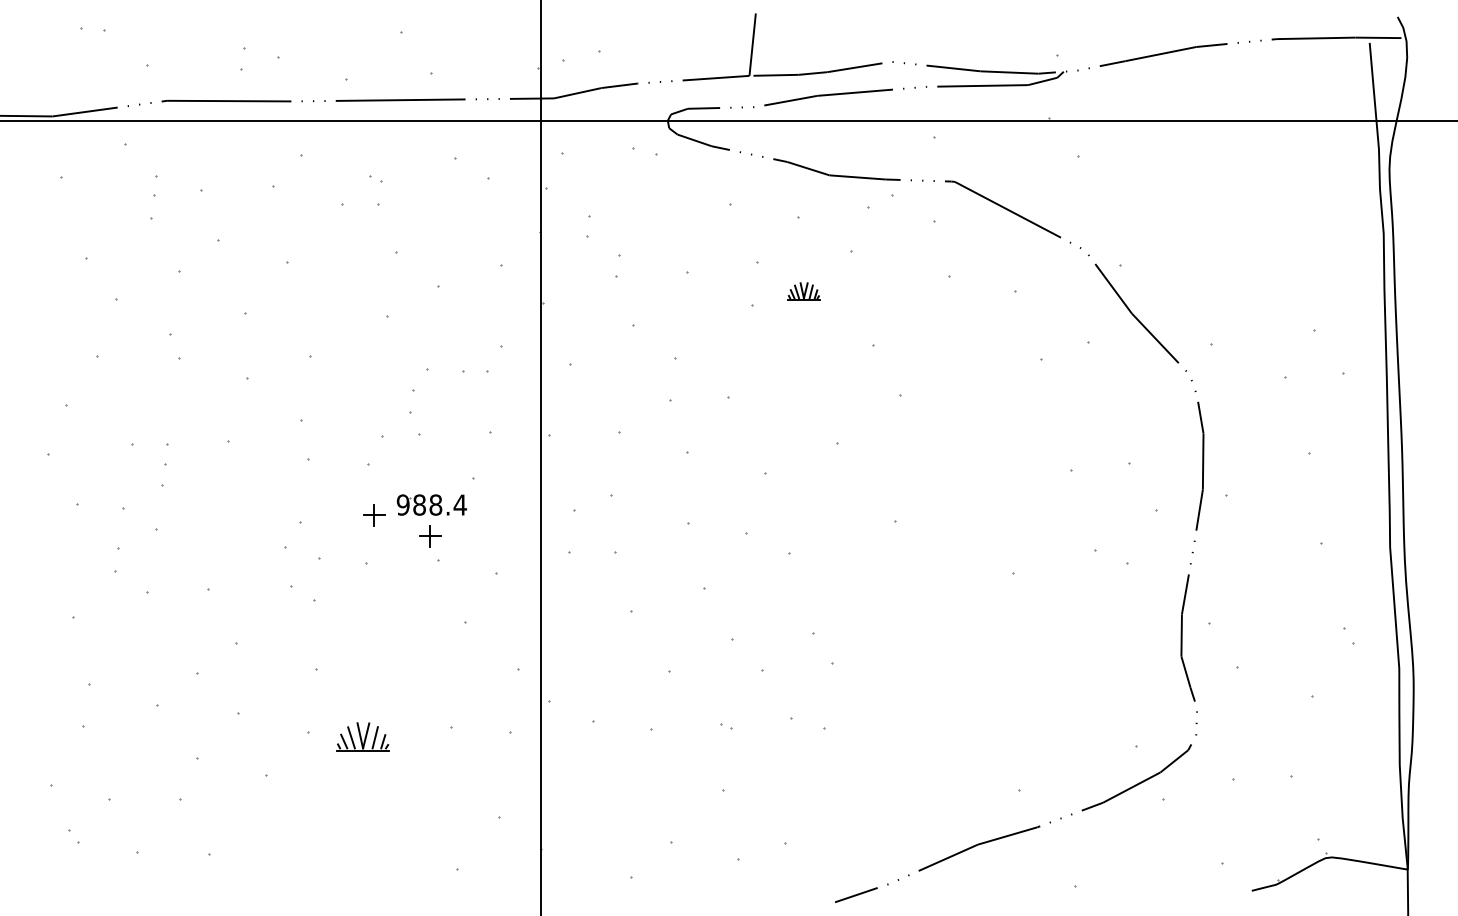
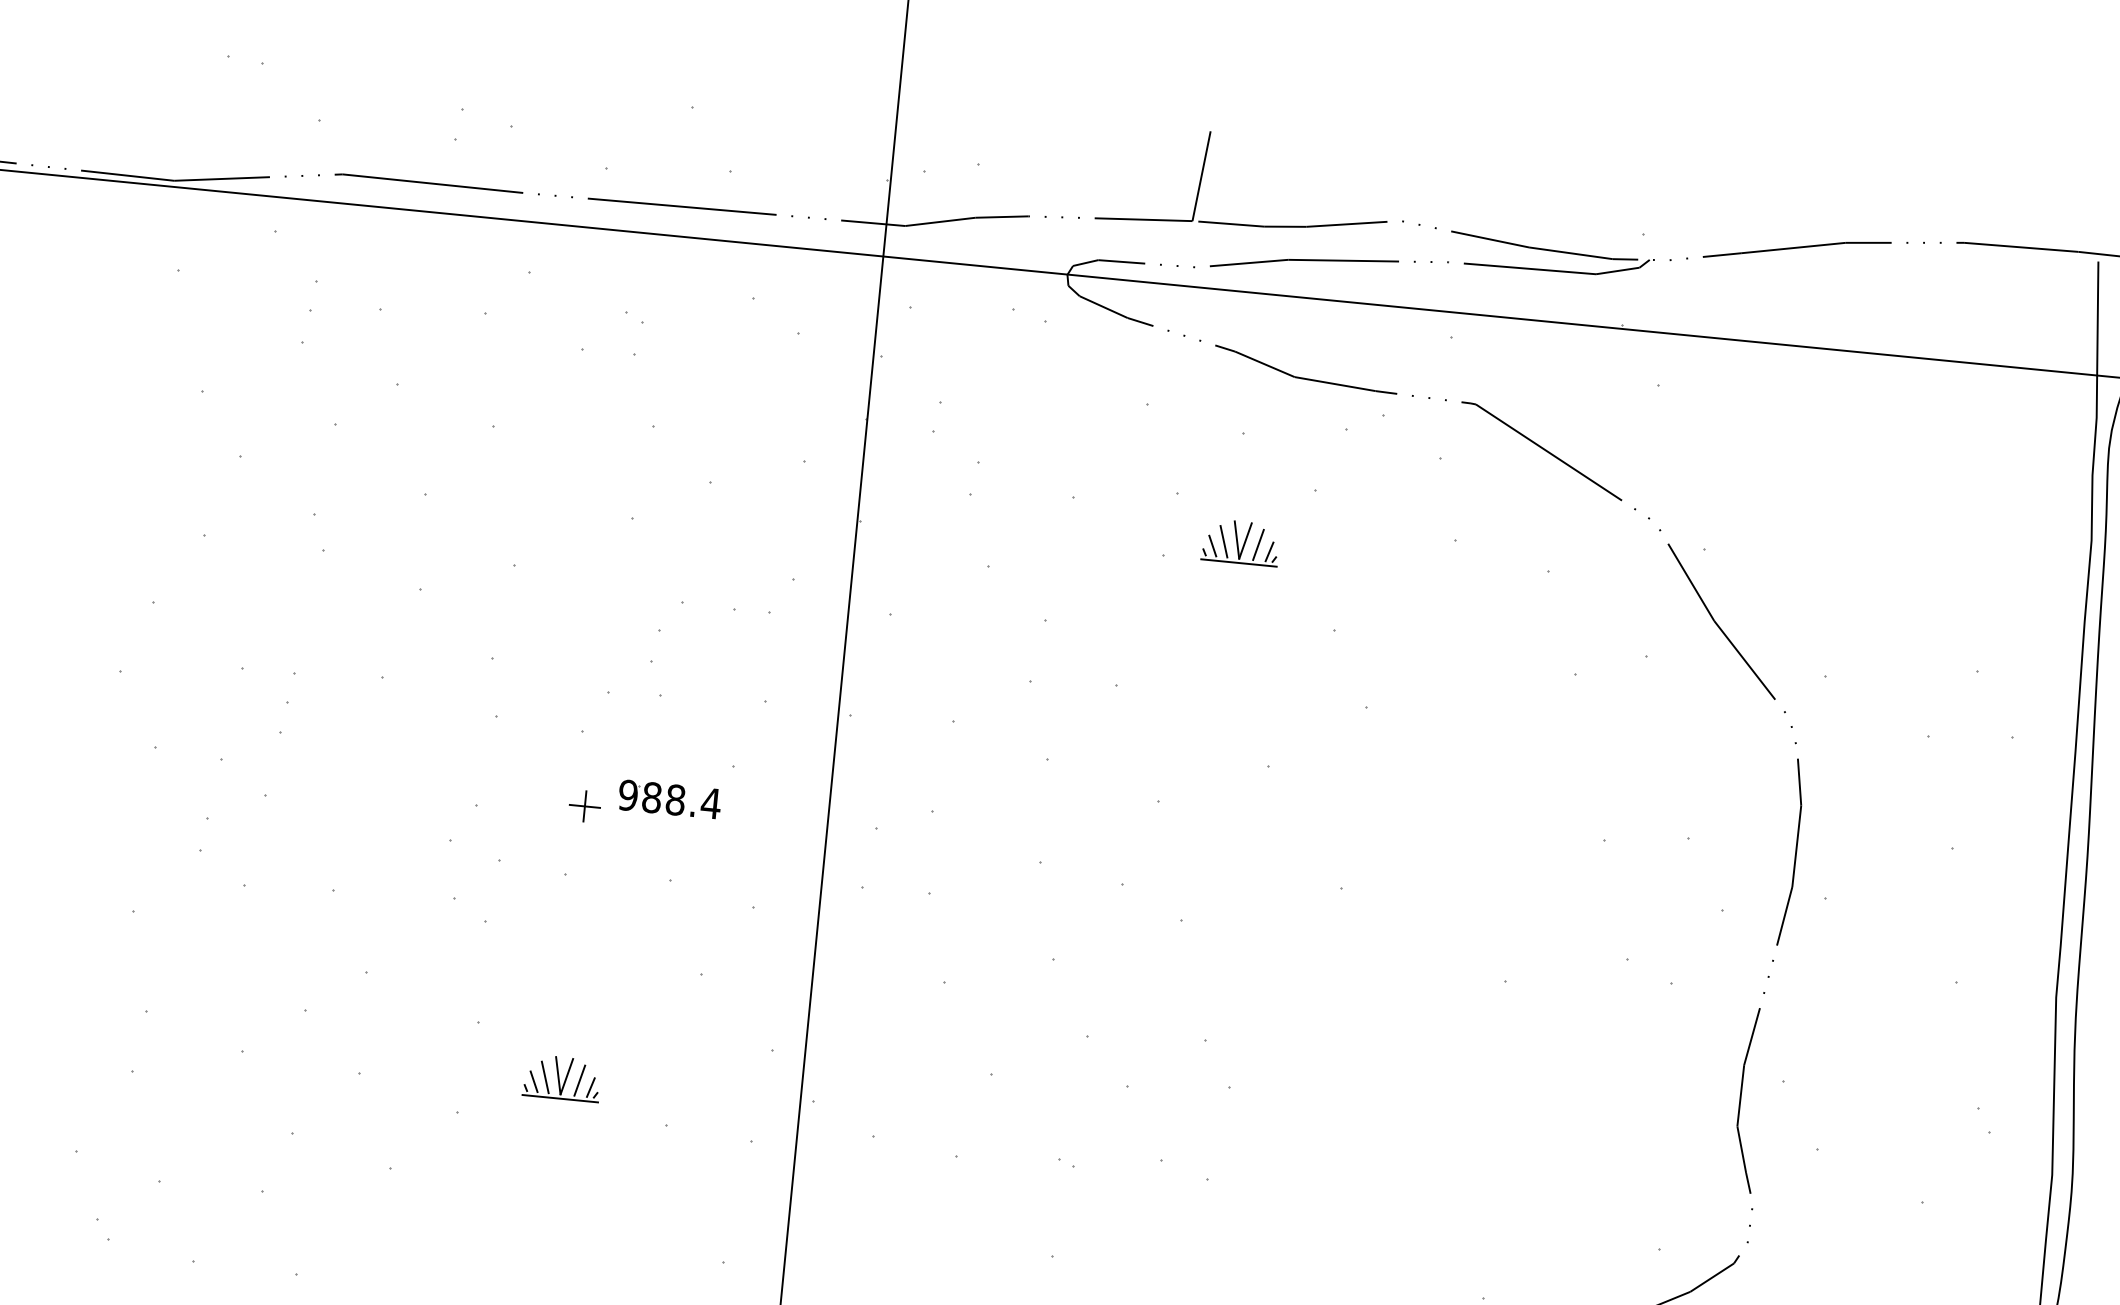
part: (803, 291) -> (1240, 542), size x1.67
part: (430, 536) -> (663, 844), removed
part: (362, 736) -> (561, 1077), moved

